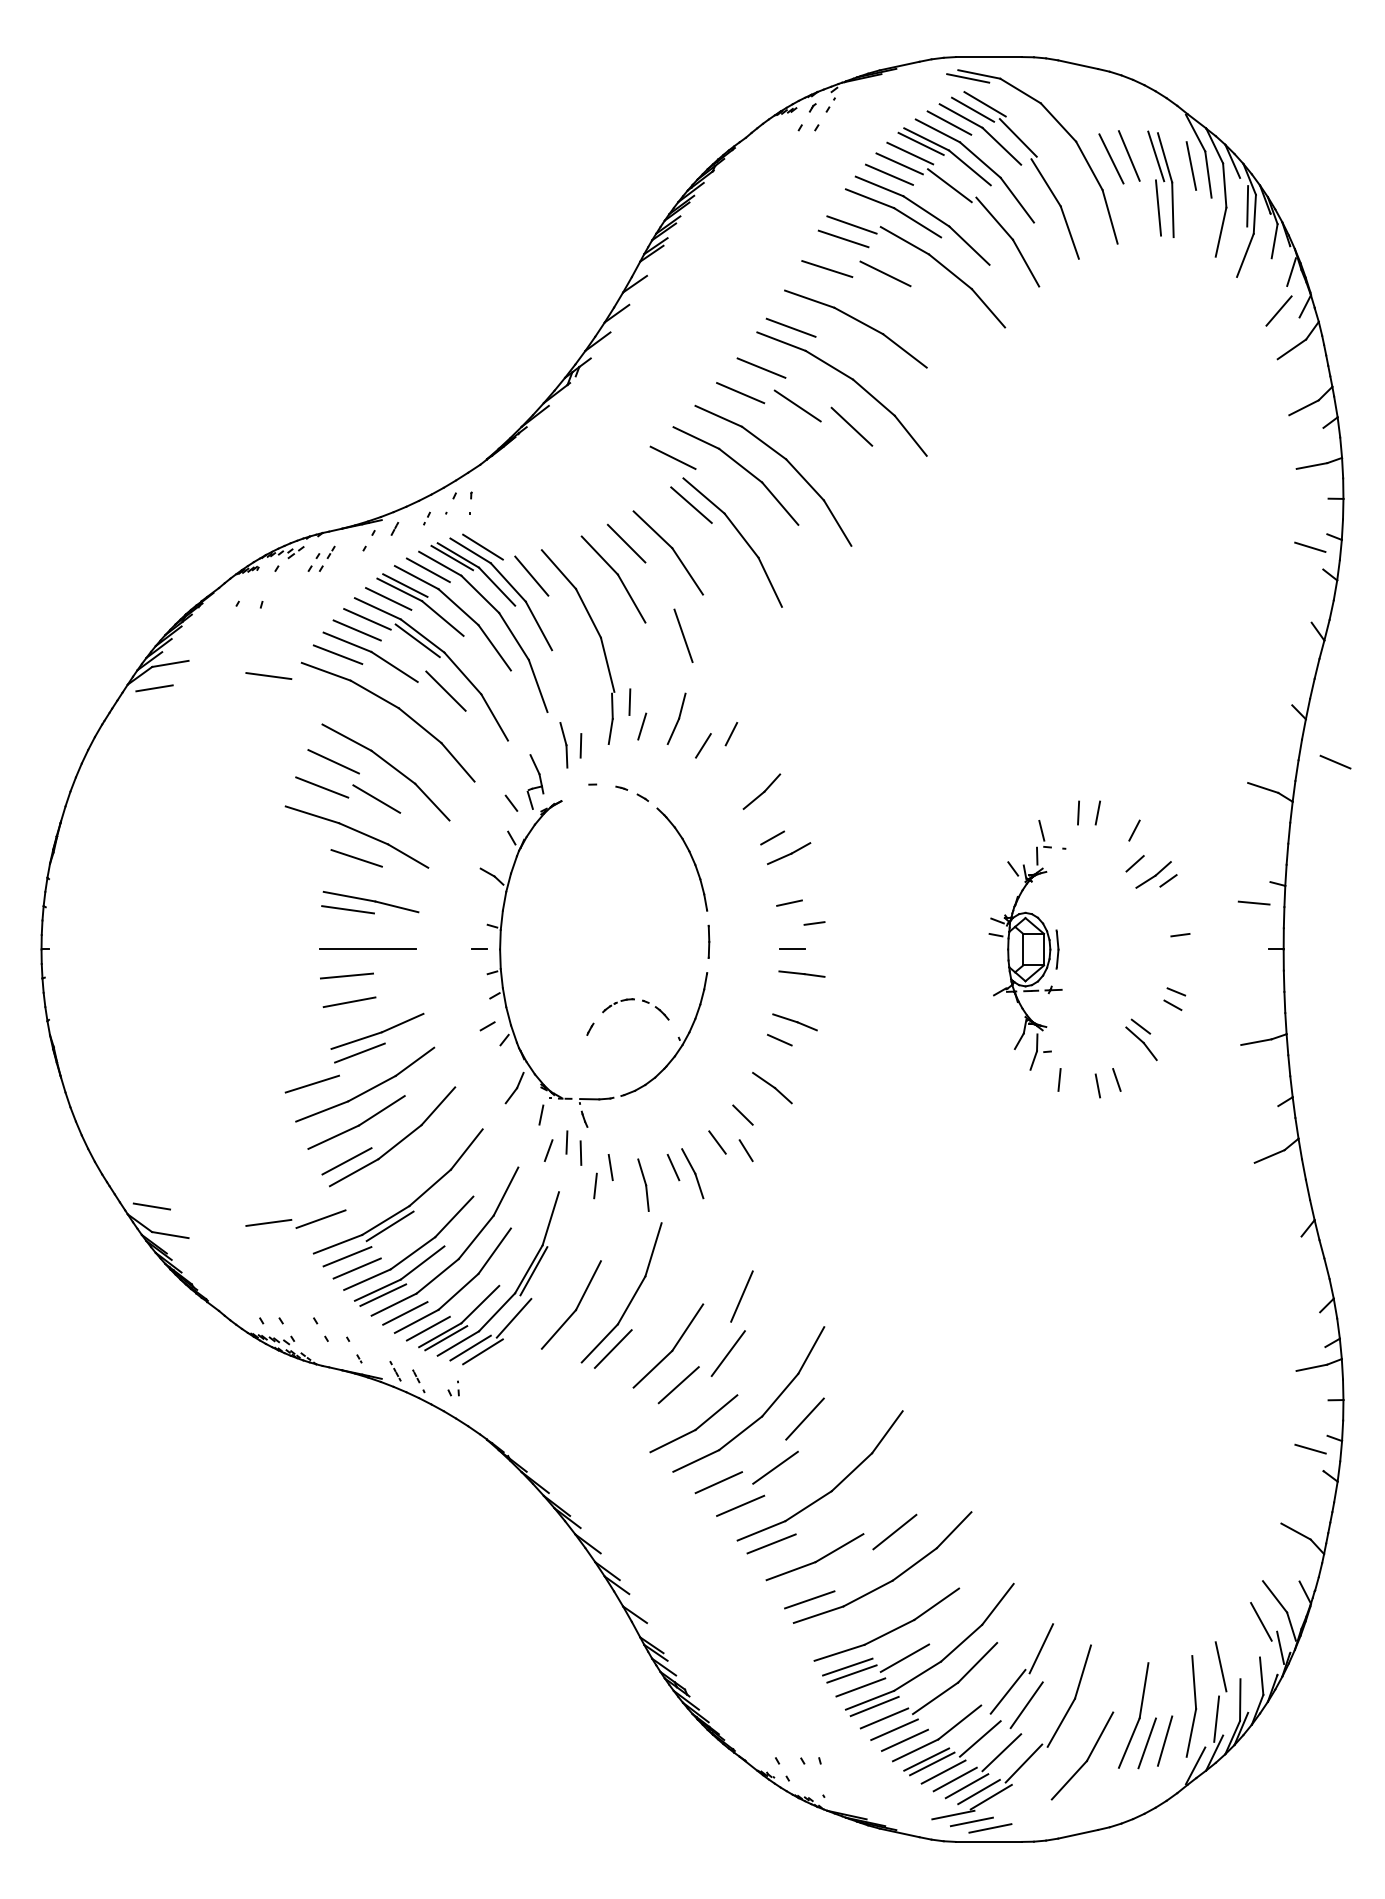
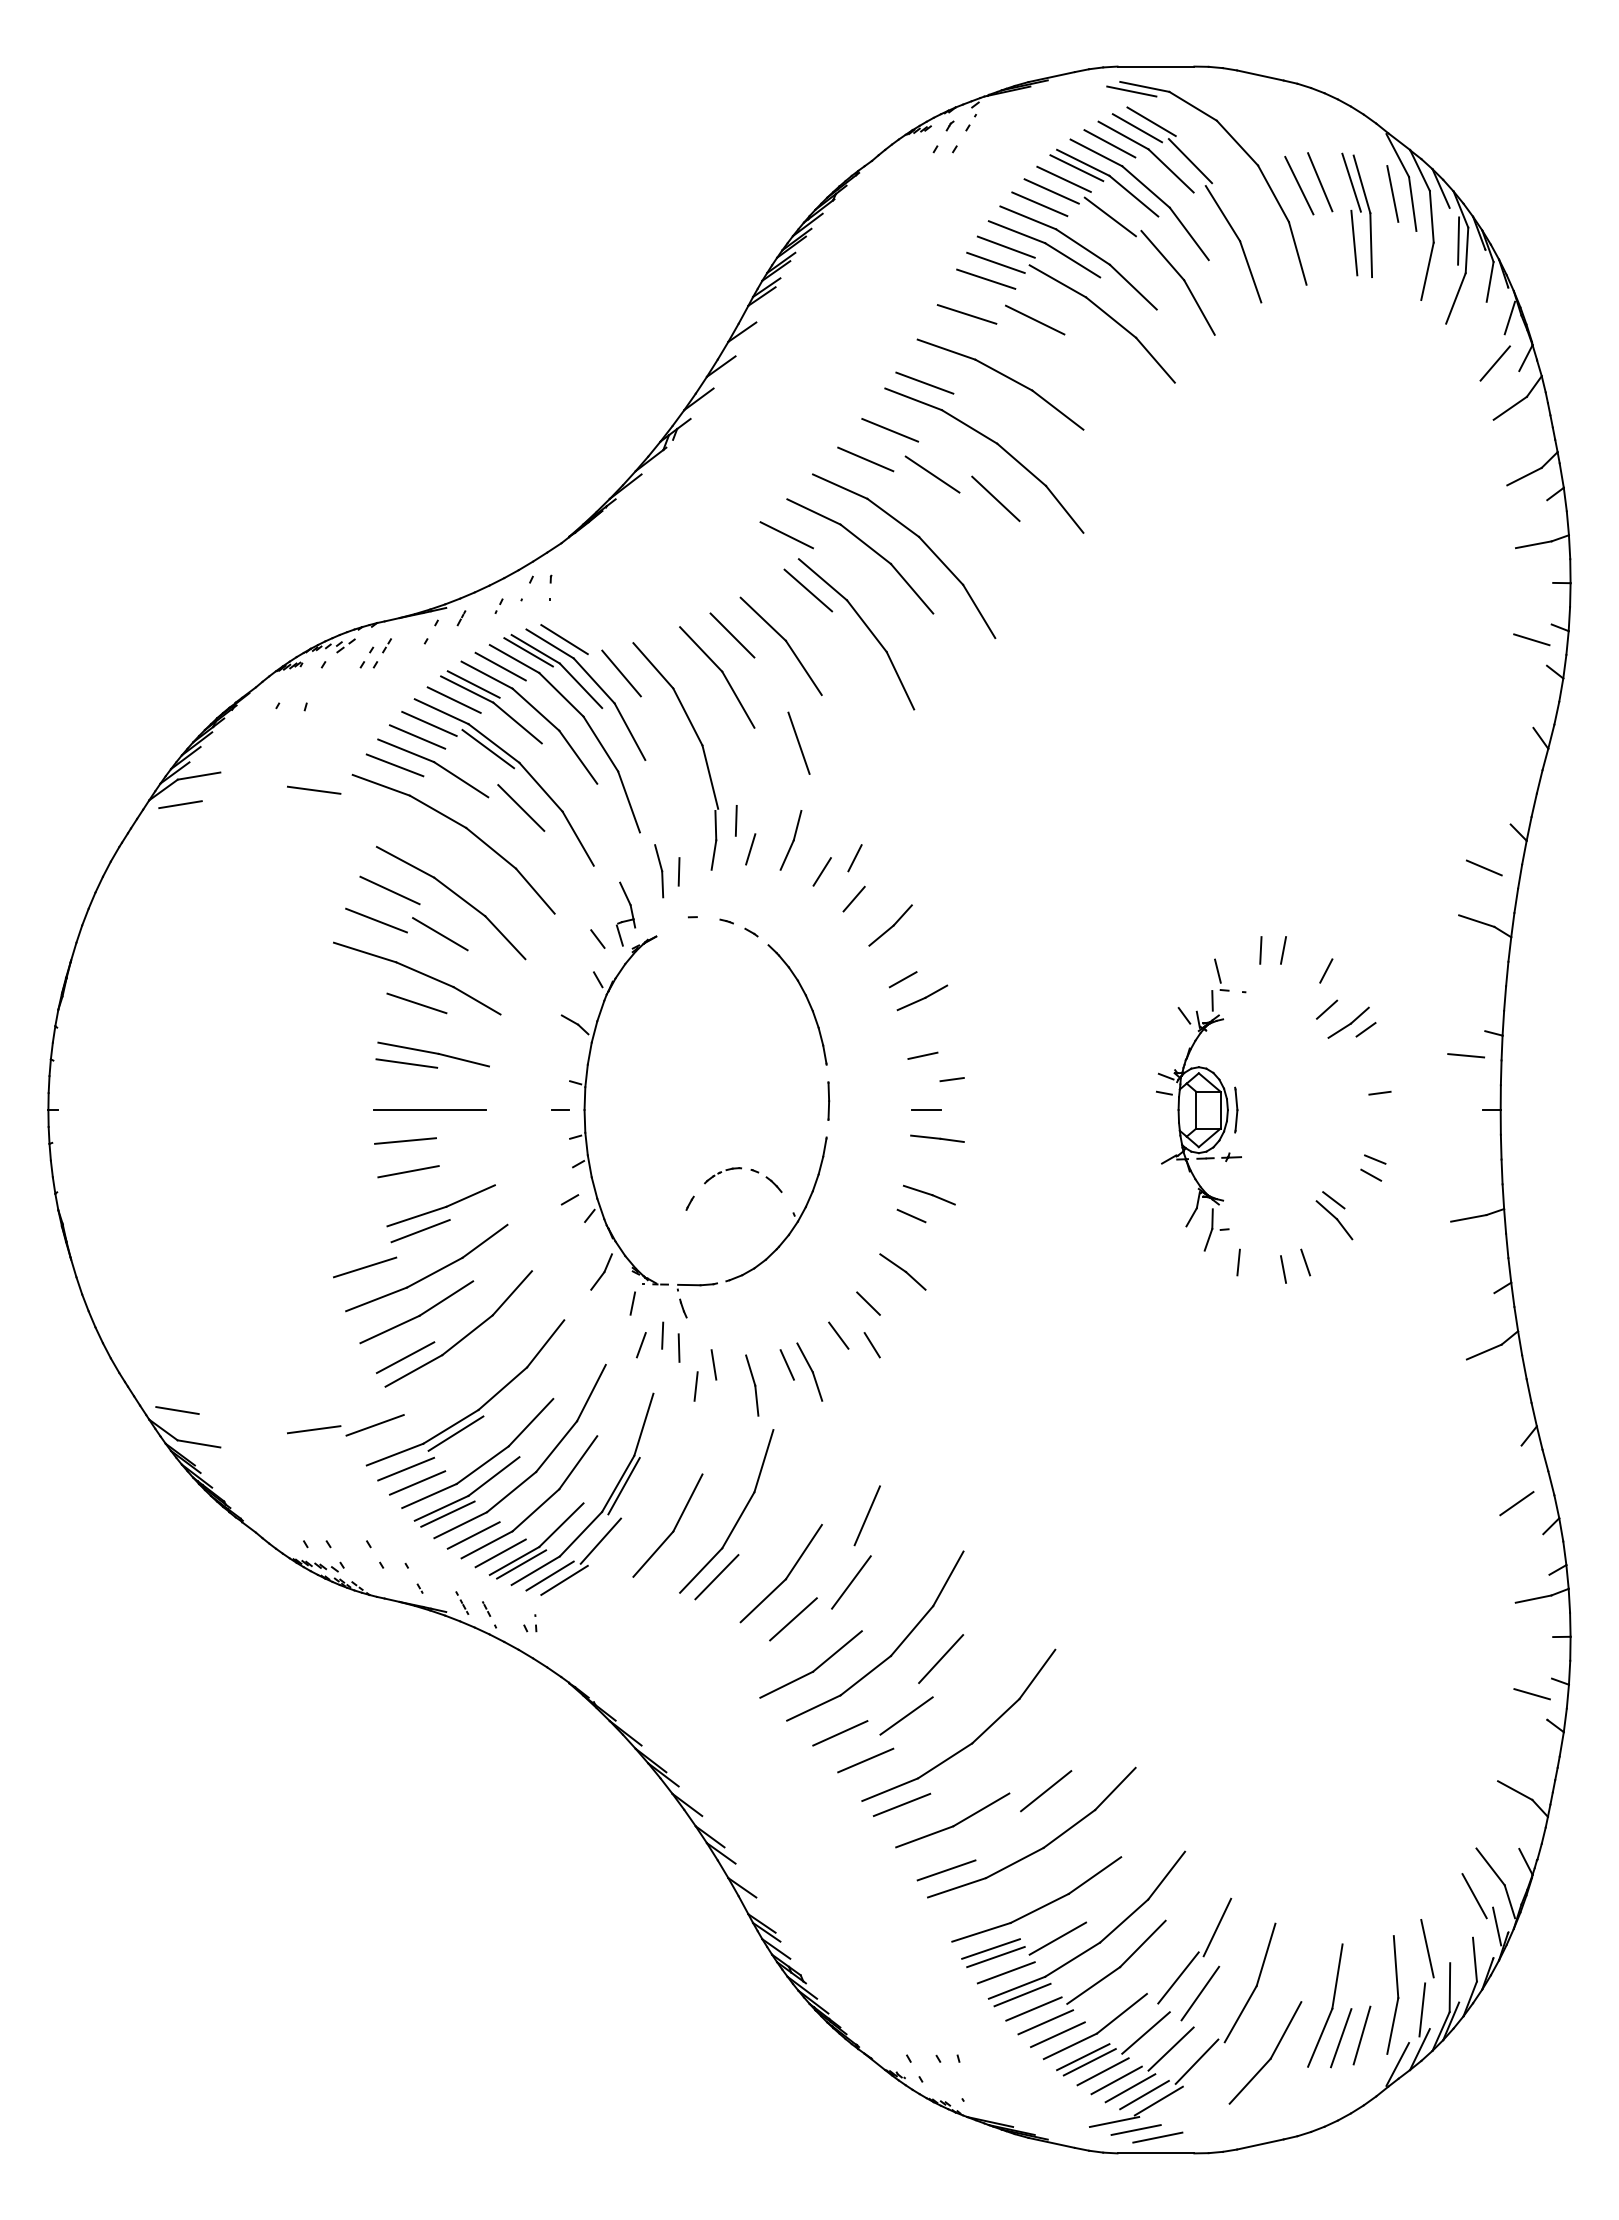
line: (860, 210) -> (1005, 246), added
line: (1335, 761) -> (1484, 867), moved
line: (730, 768) -> (853, 898), added
line: (1297, 1286) -> (1516, 1503), added

